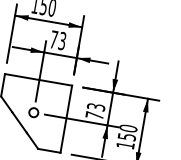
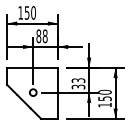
text: (57, 40) -> (41, 36), 73 -> 88
text: (94, 114) -> (78, 86), 73 -> 33

